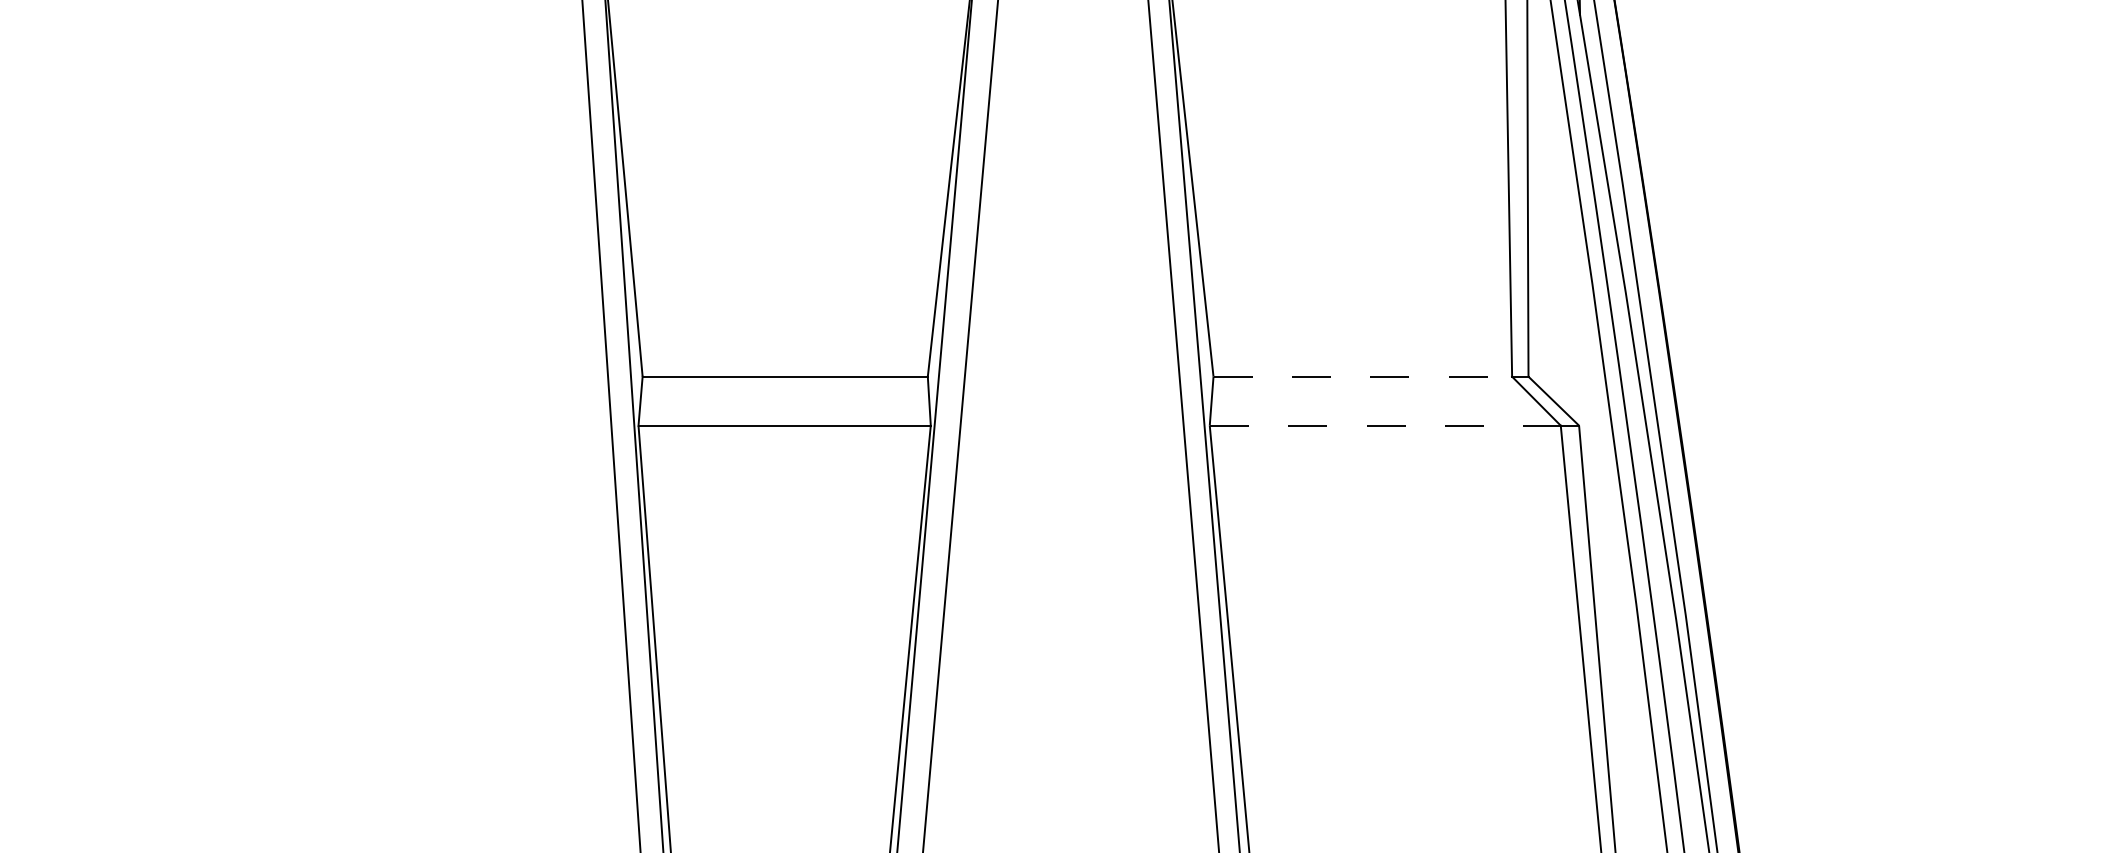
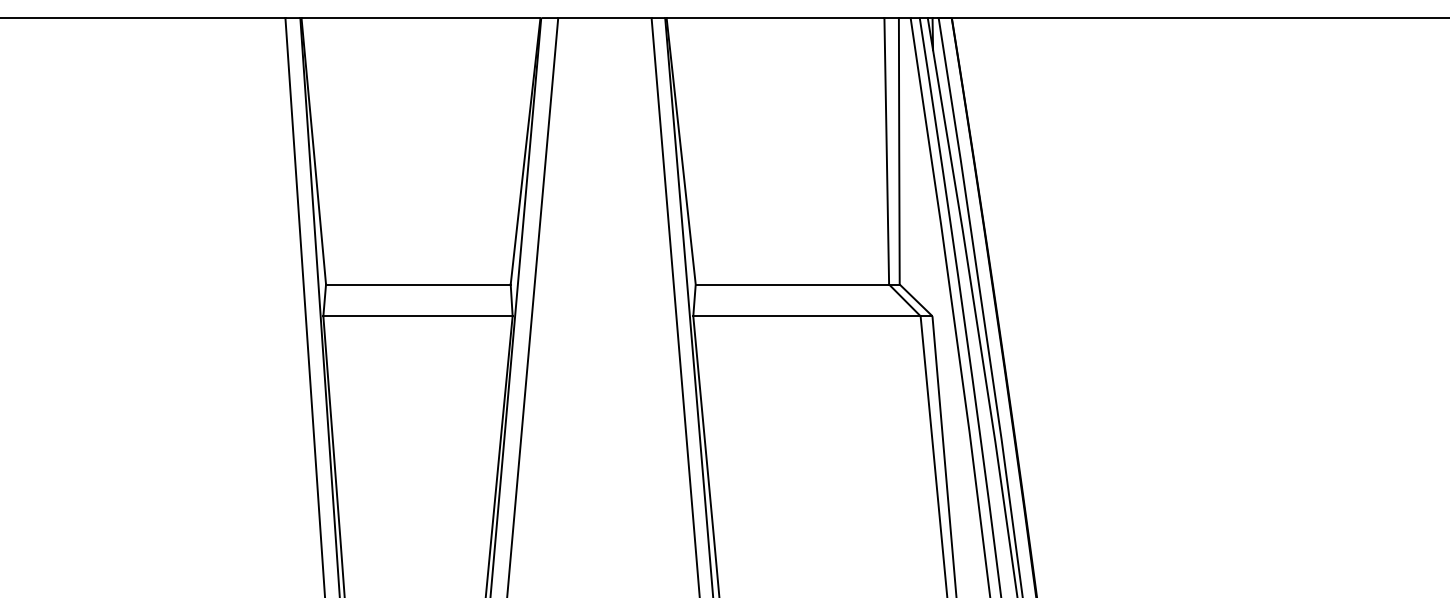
line: (1362, 376) -> (792, 284), dashed -> solid
line: (1384, 426) -> (806, 316), dashed -> solid

